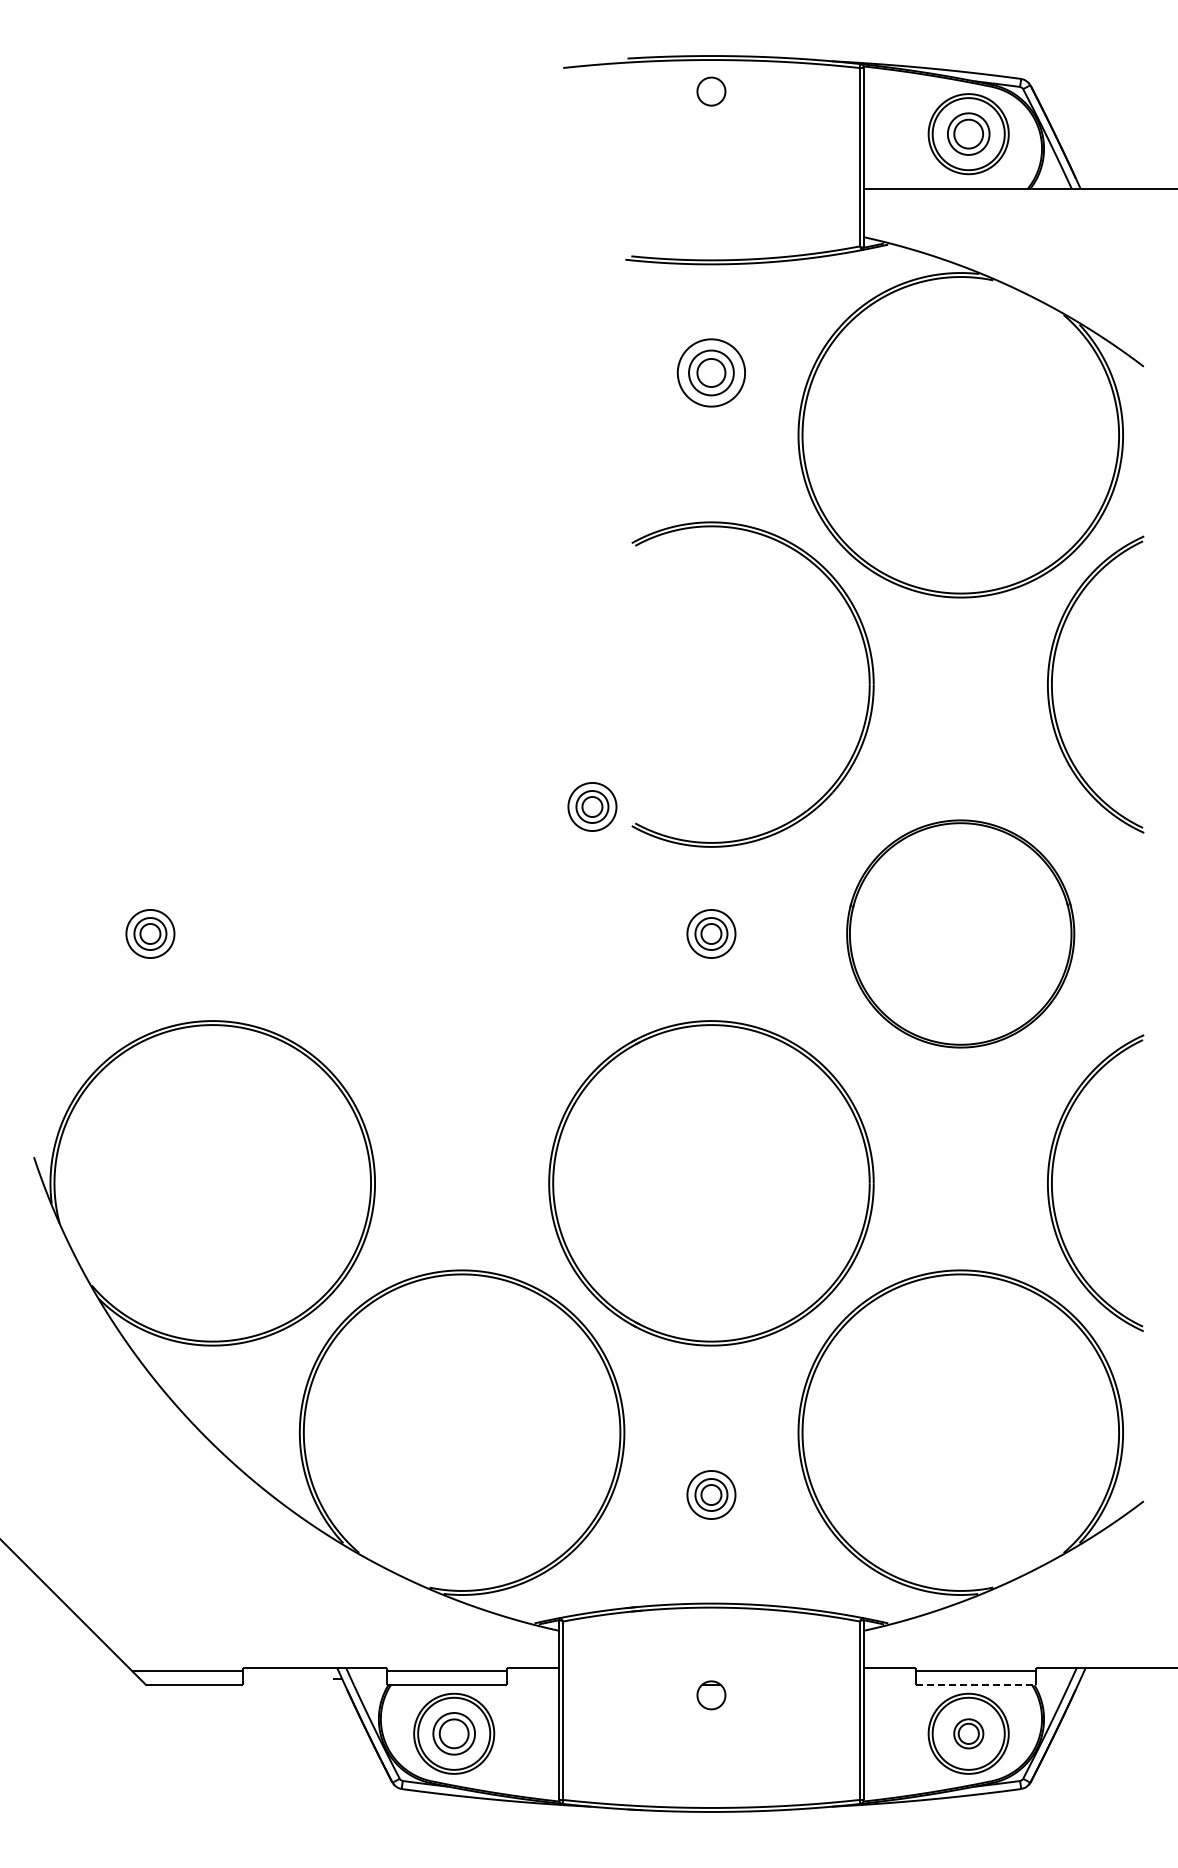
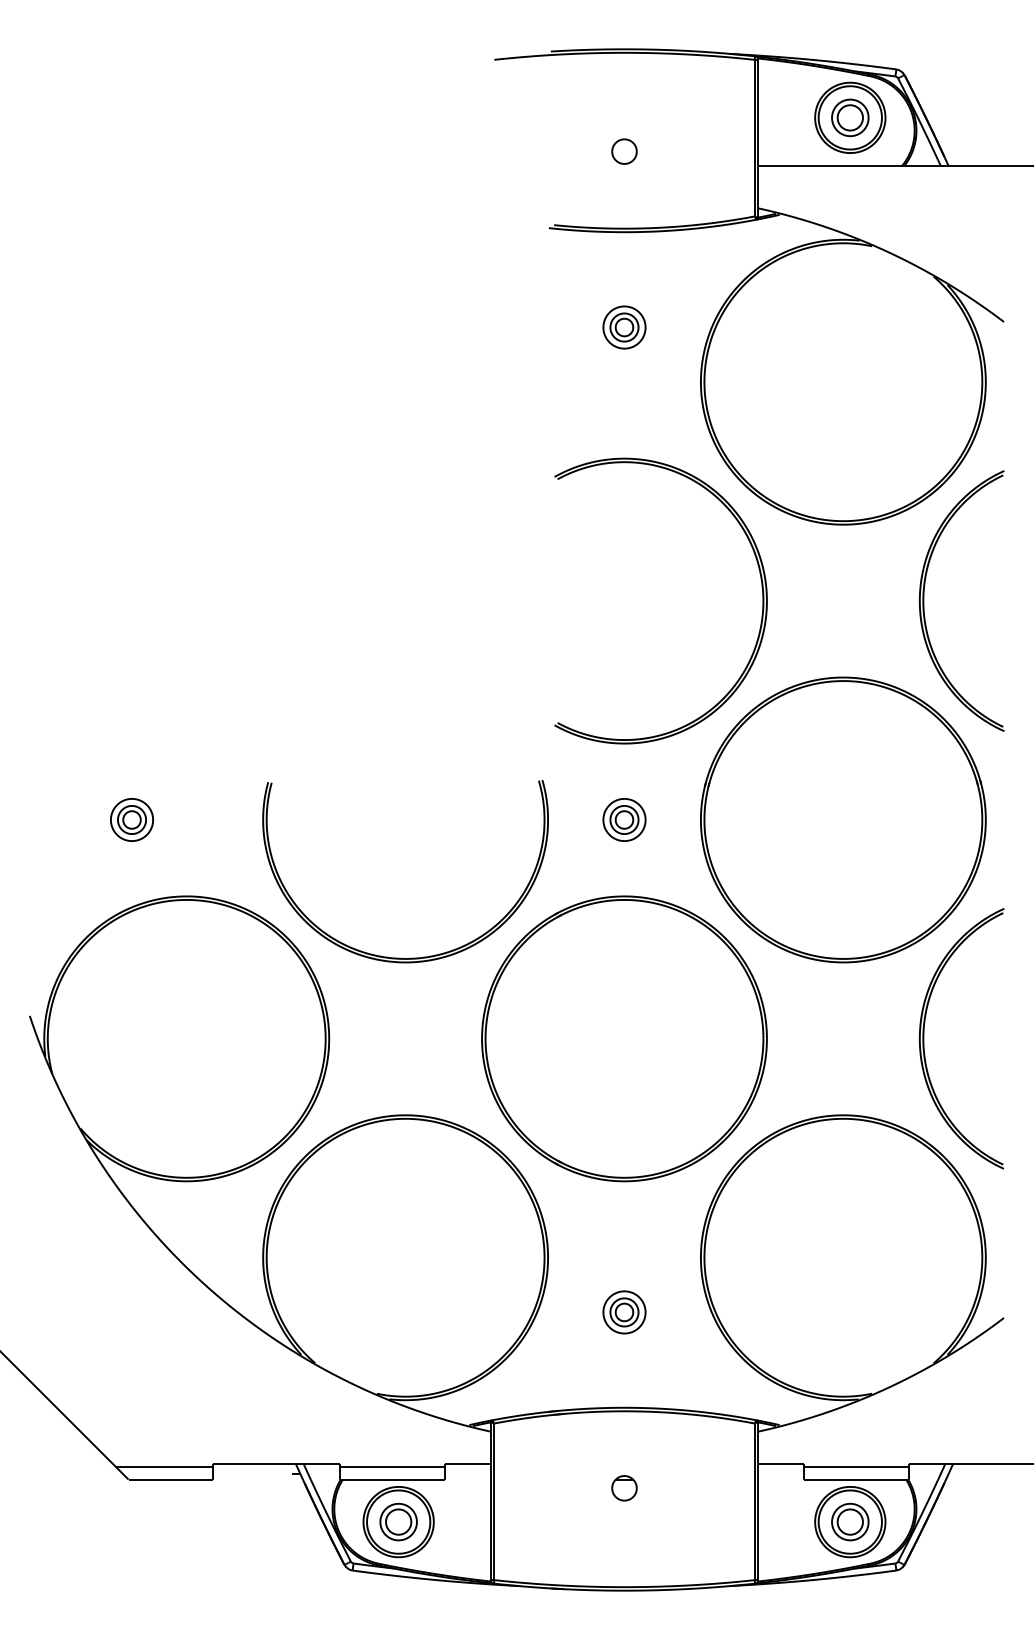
part: (711, 91) -> (624, 151), moved
part: (711, 372) -> (624, 327), size x0.71
part: (592, 806) -> (520, 708), removed
part: (960, 933) -> (843, 819), size x1.43
part: (450, 1090) -> (395, 957), added
line: (976, 1685) -> (857, 1479), dashed -> solid
part: (968, 1733) -> (850, 1521), size x1.43

